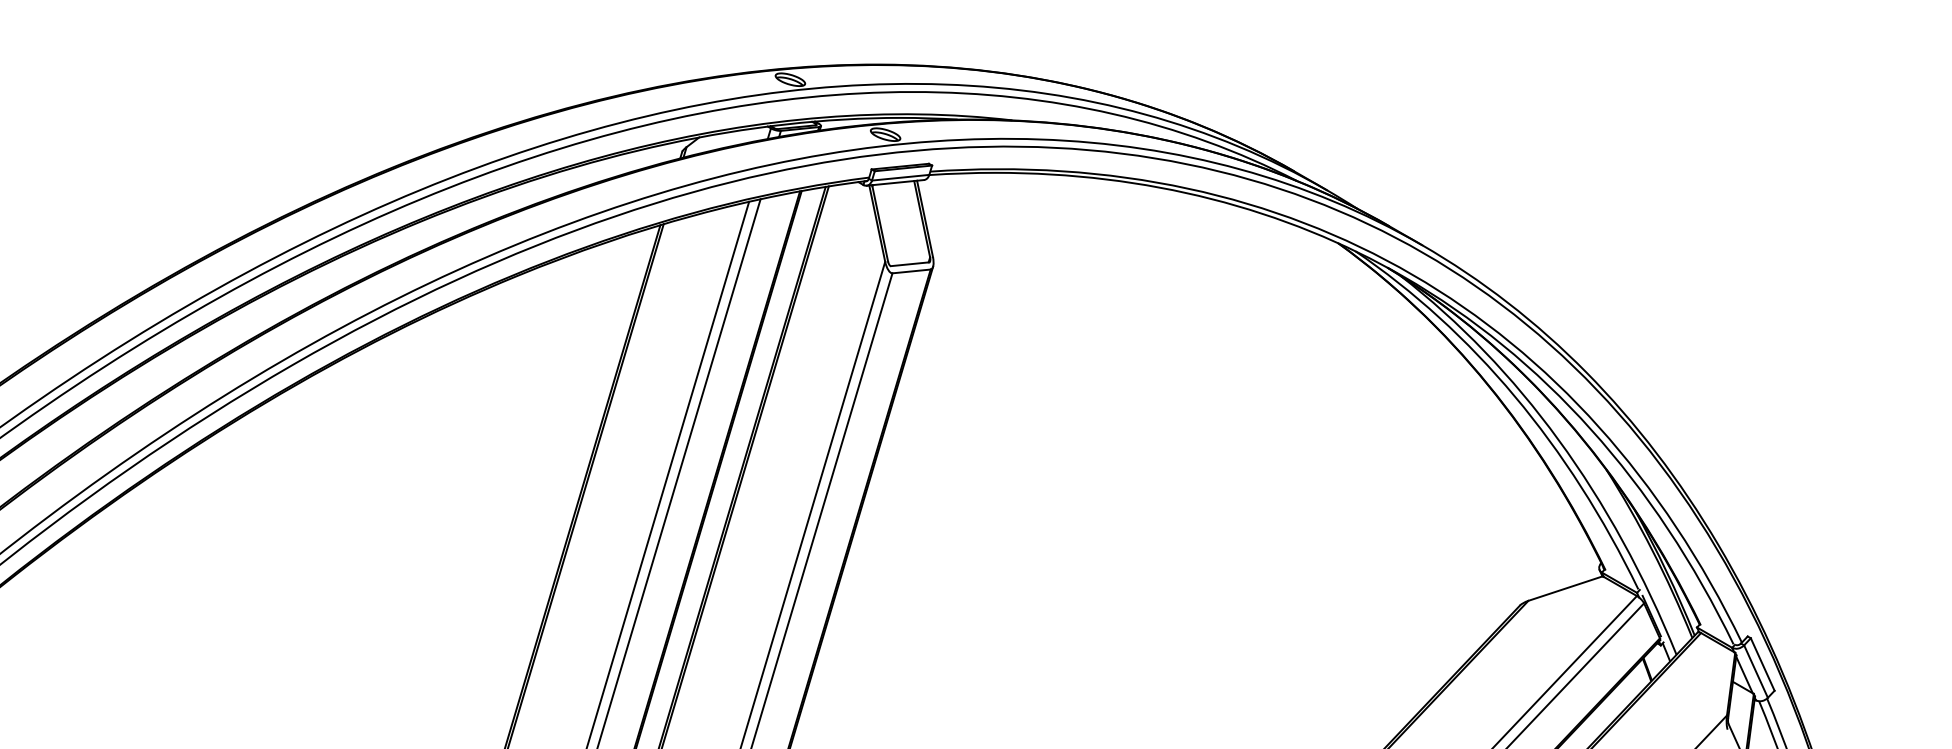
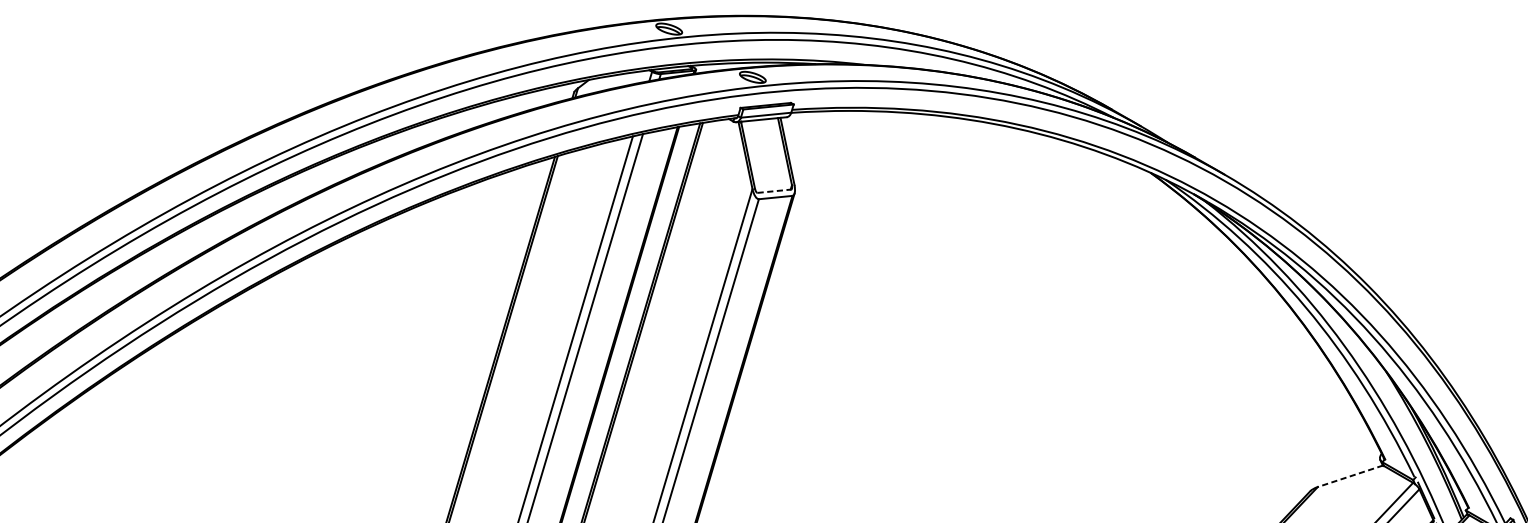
line: (910, 264) -> (774, 191), solid -> dashed
line: (1565, 588) -> (1350, 476), solid -> dashed

